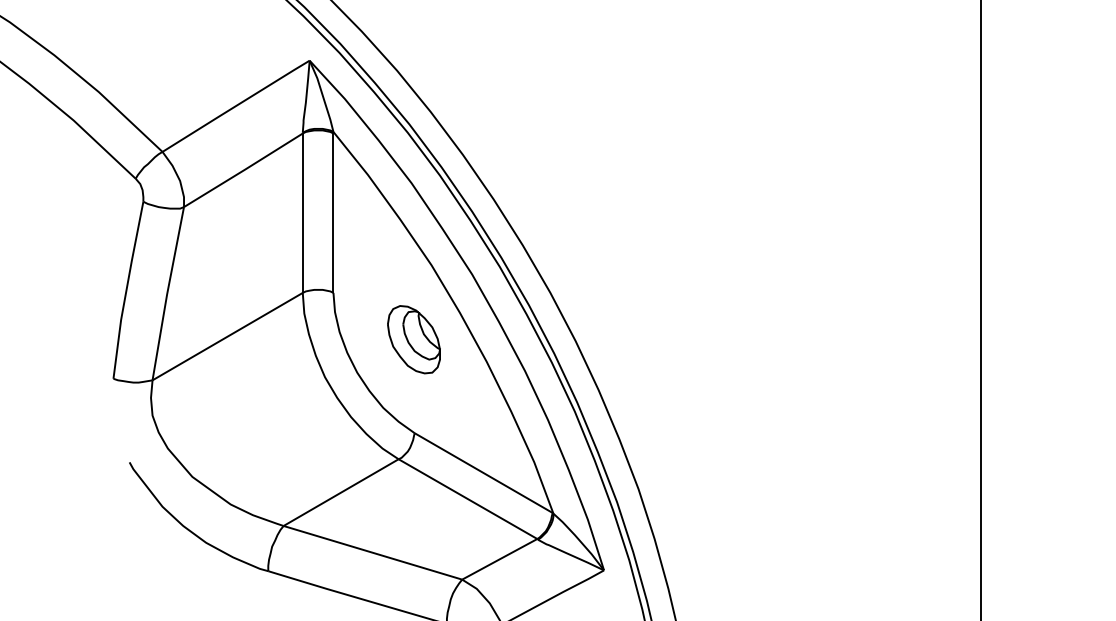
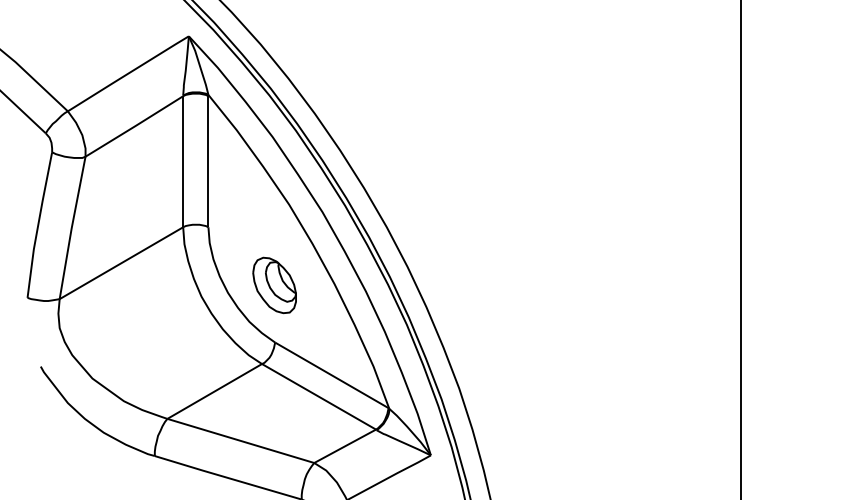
part: (413, 339) -> (274, 285), moved

